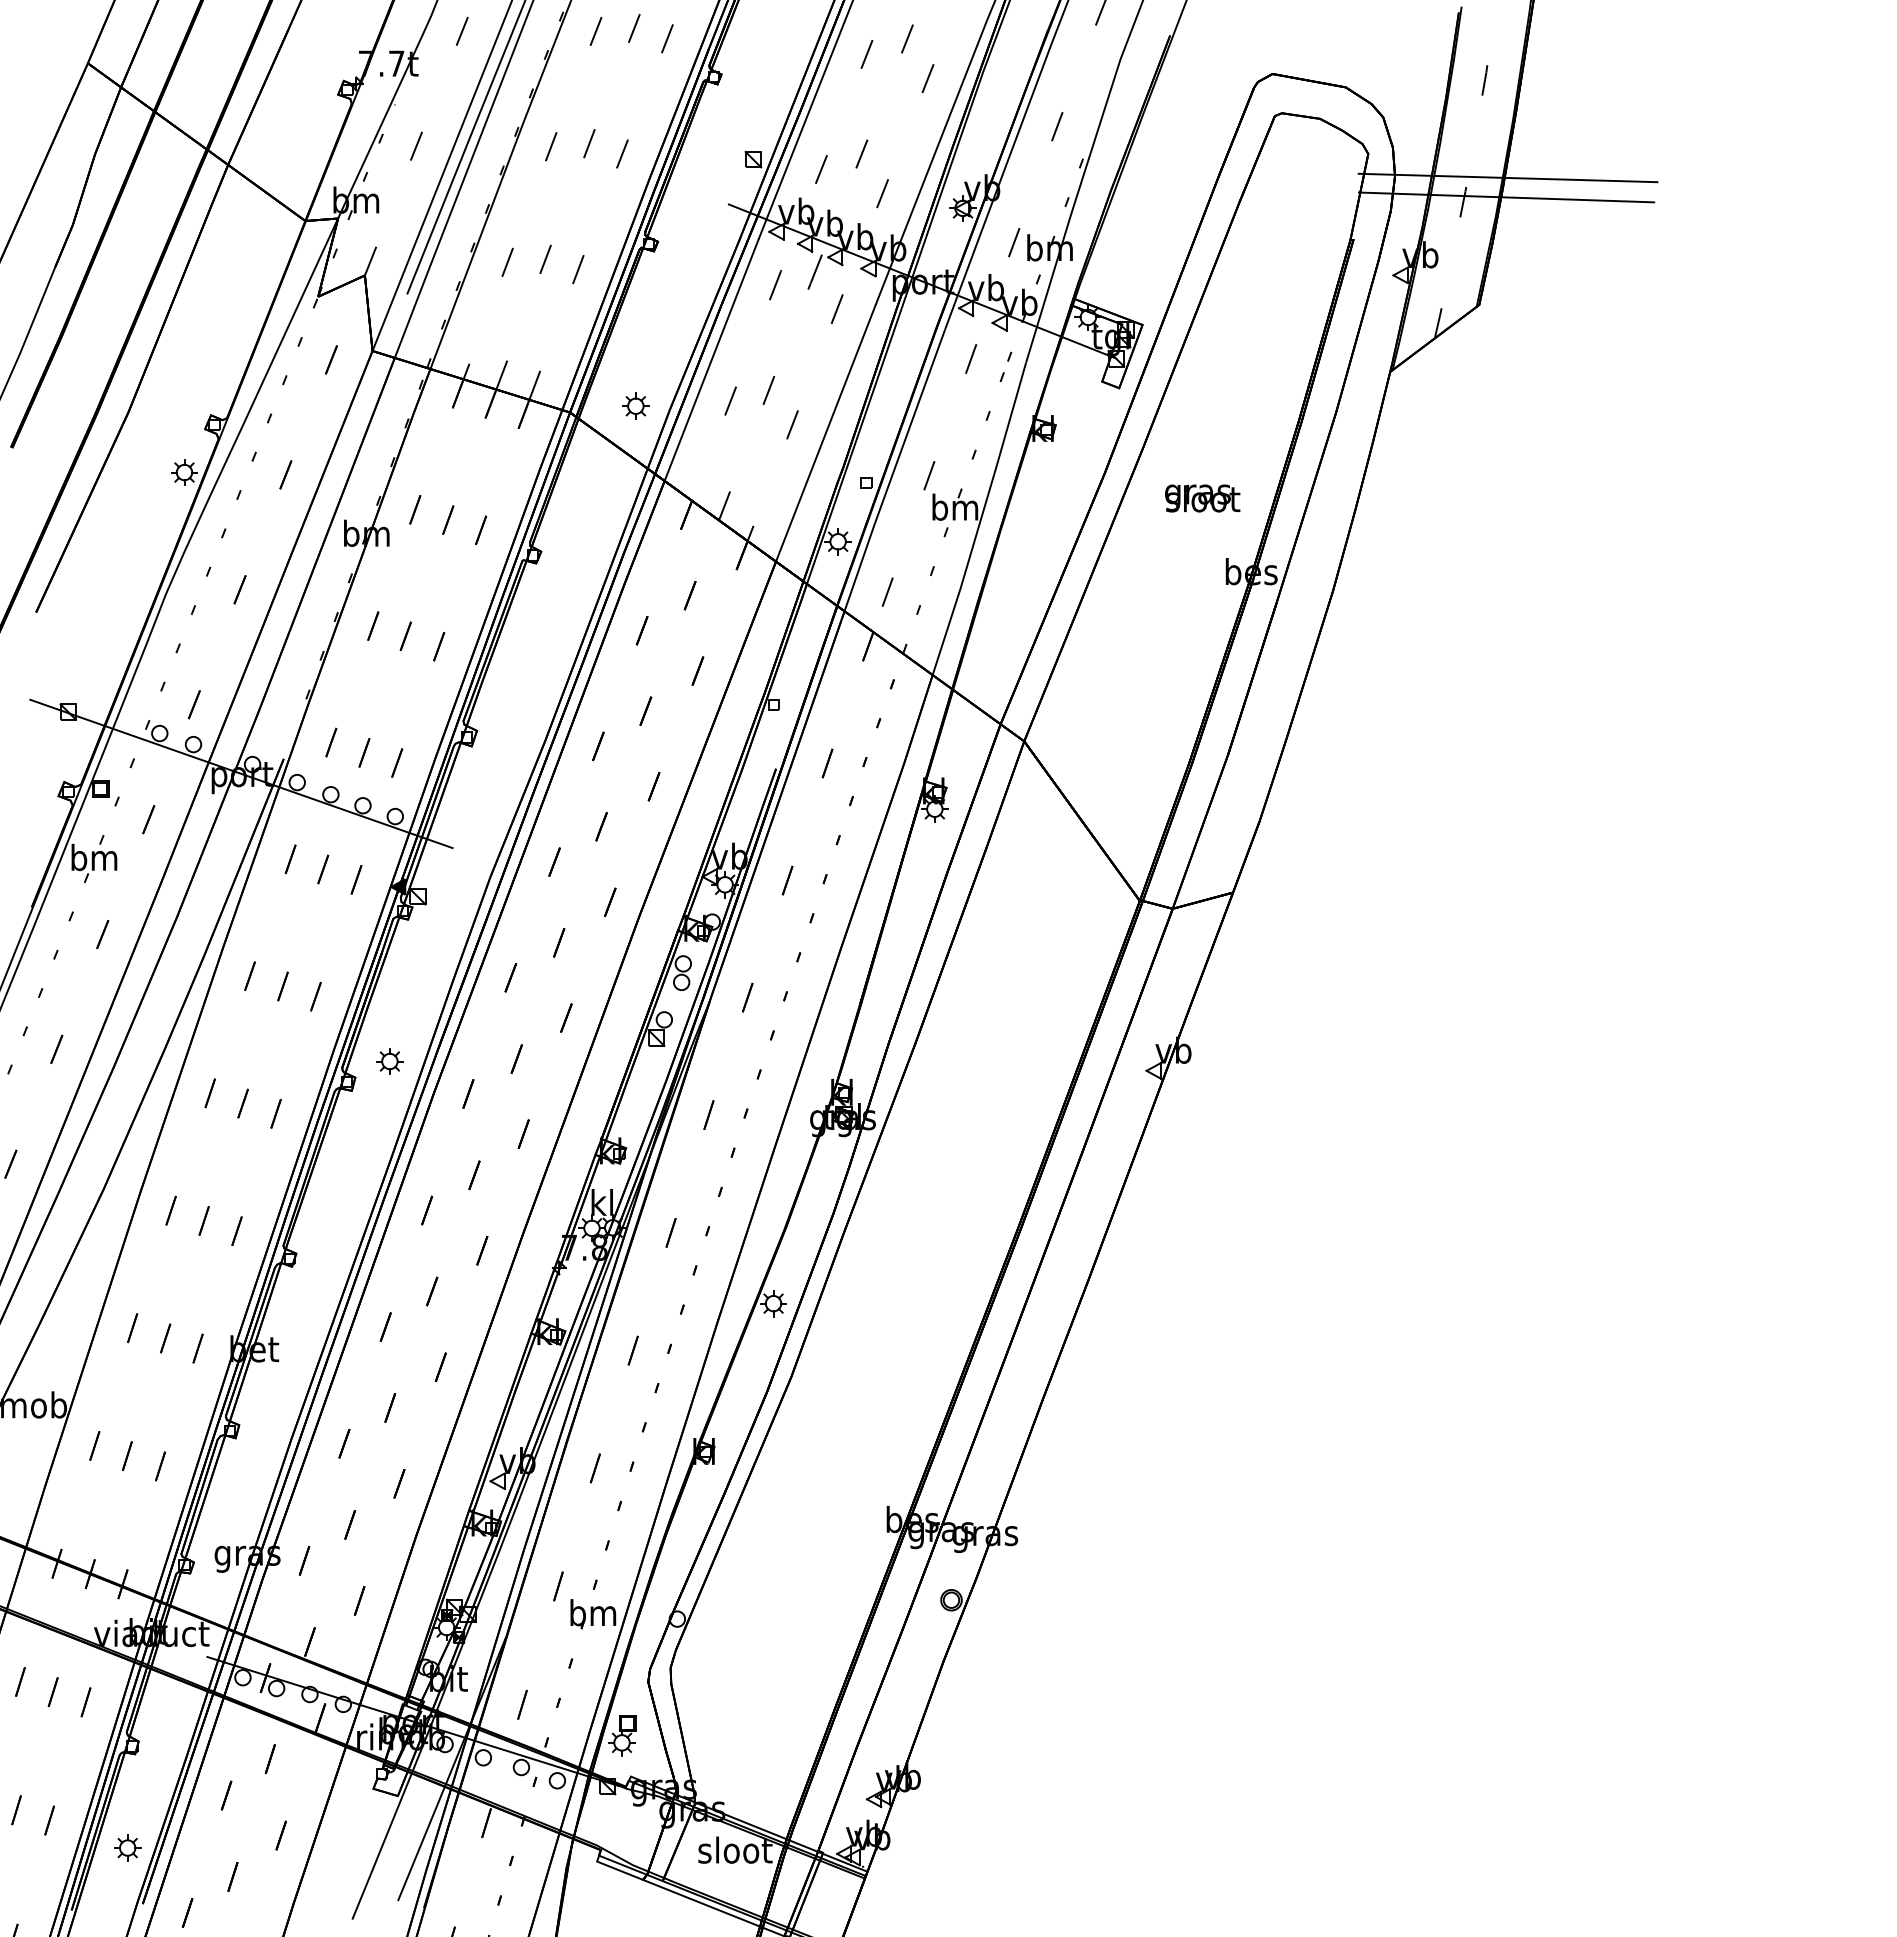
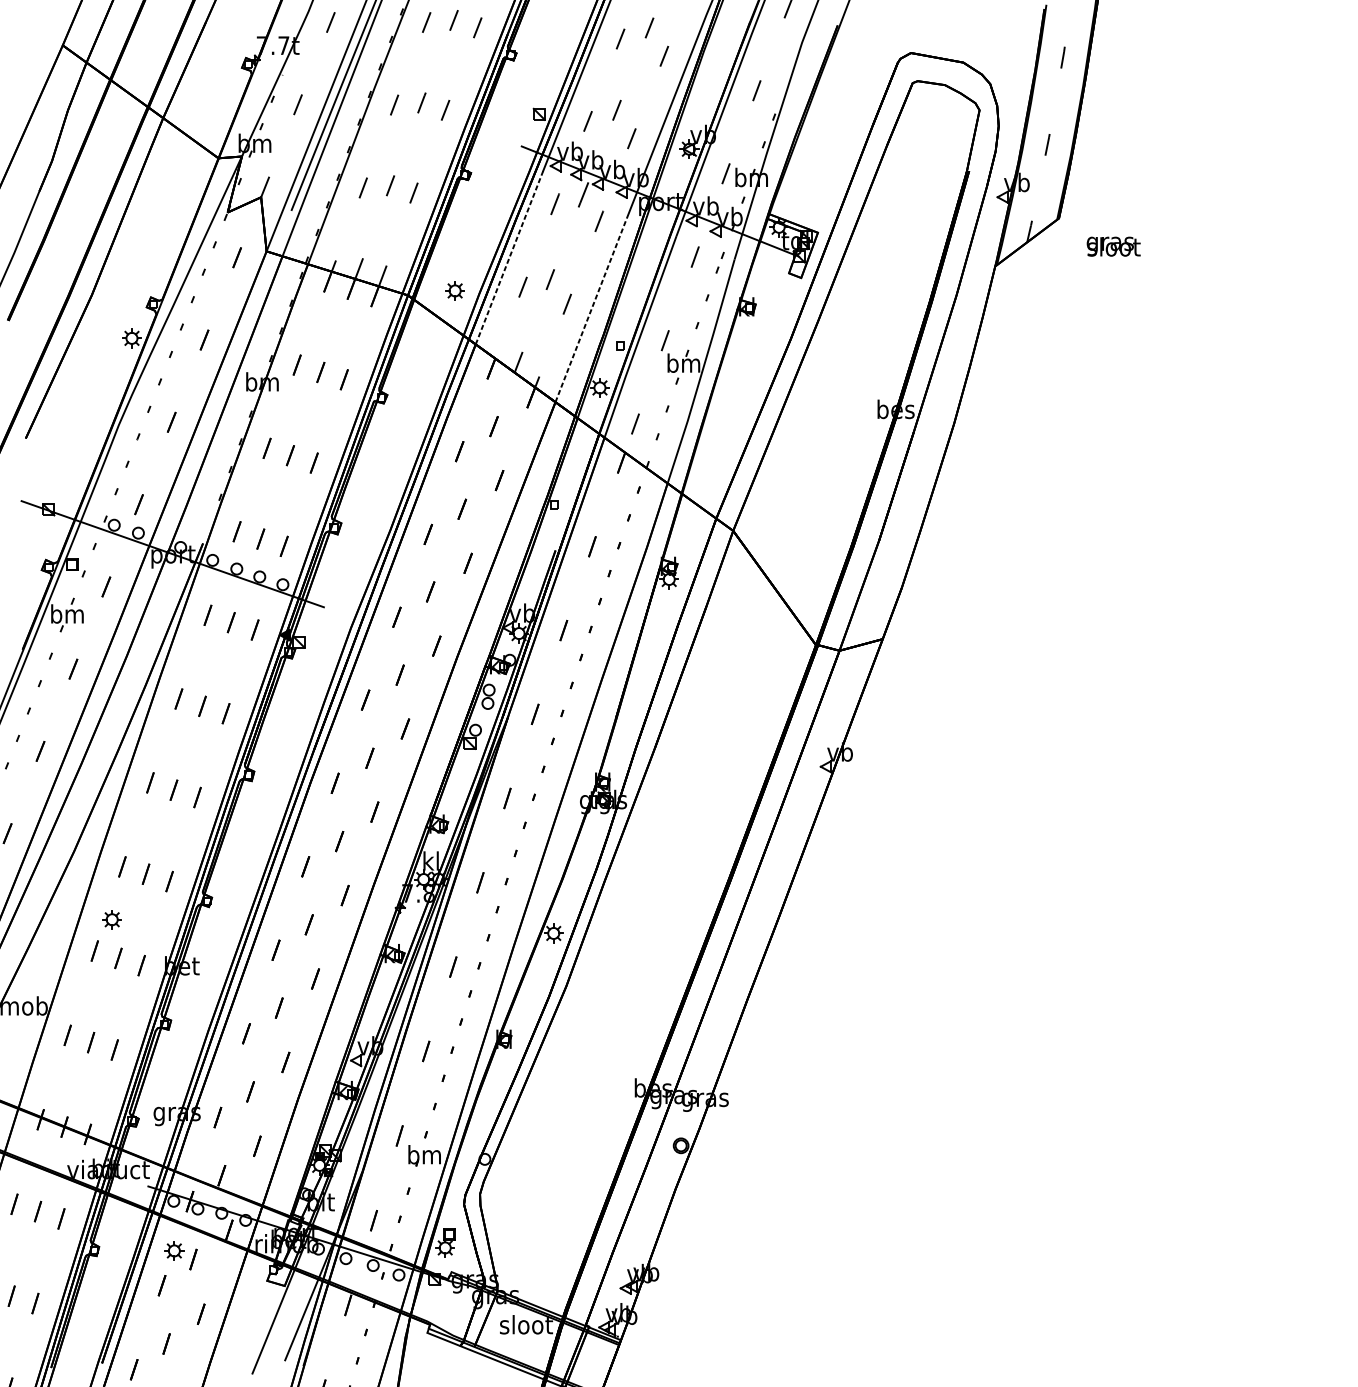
line: (1507, 177) -> (1079, 127), removed
line: (1506, 197) -> (1078, 141), removed
line: (711, 359) -> (509, 257), solid -> dashed
line: (825, 433) -> (590, 310), solid -> dashed
text: (1202, 498) -> (1113, 246), moved
part: (389, 1061) -> (111, 919), moved
part: (127, 1847) -> (174, 1250), moved

